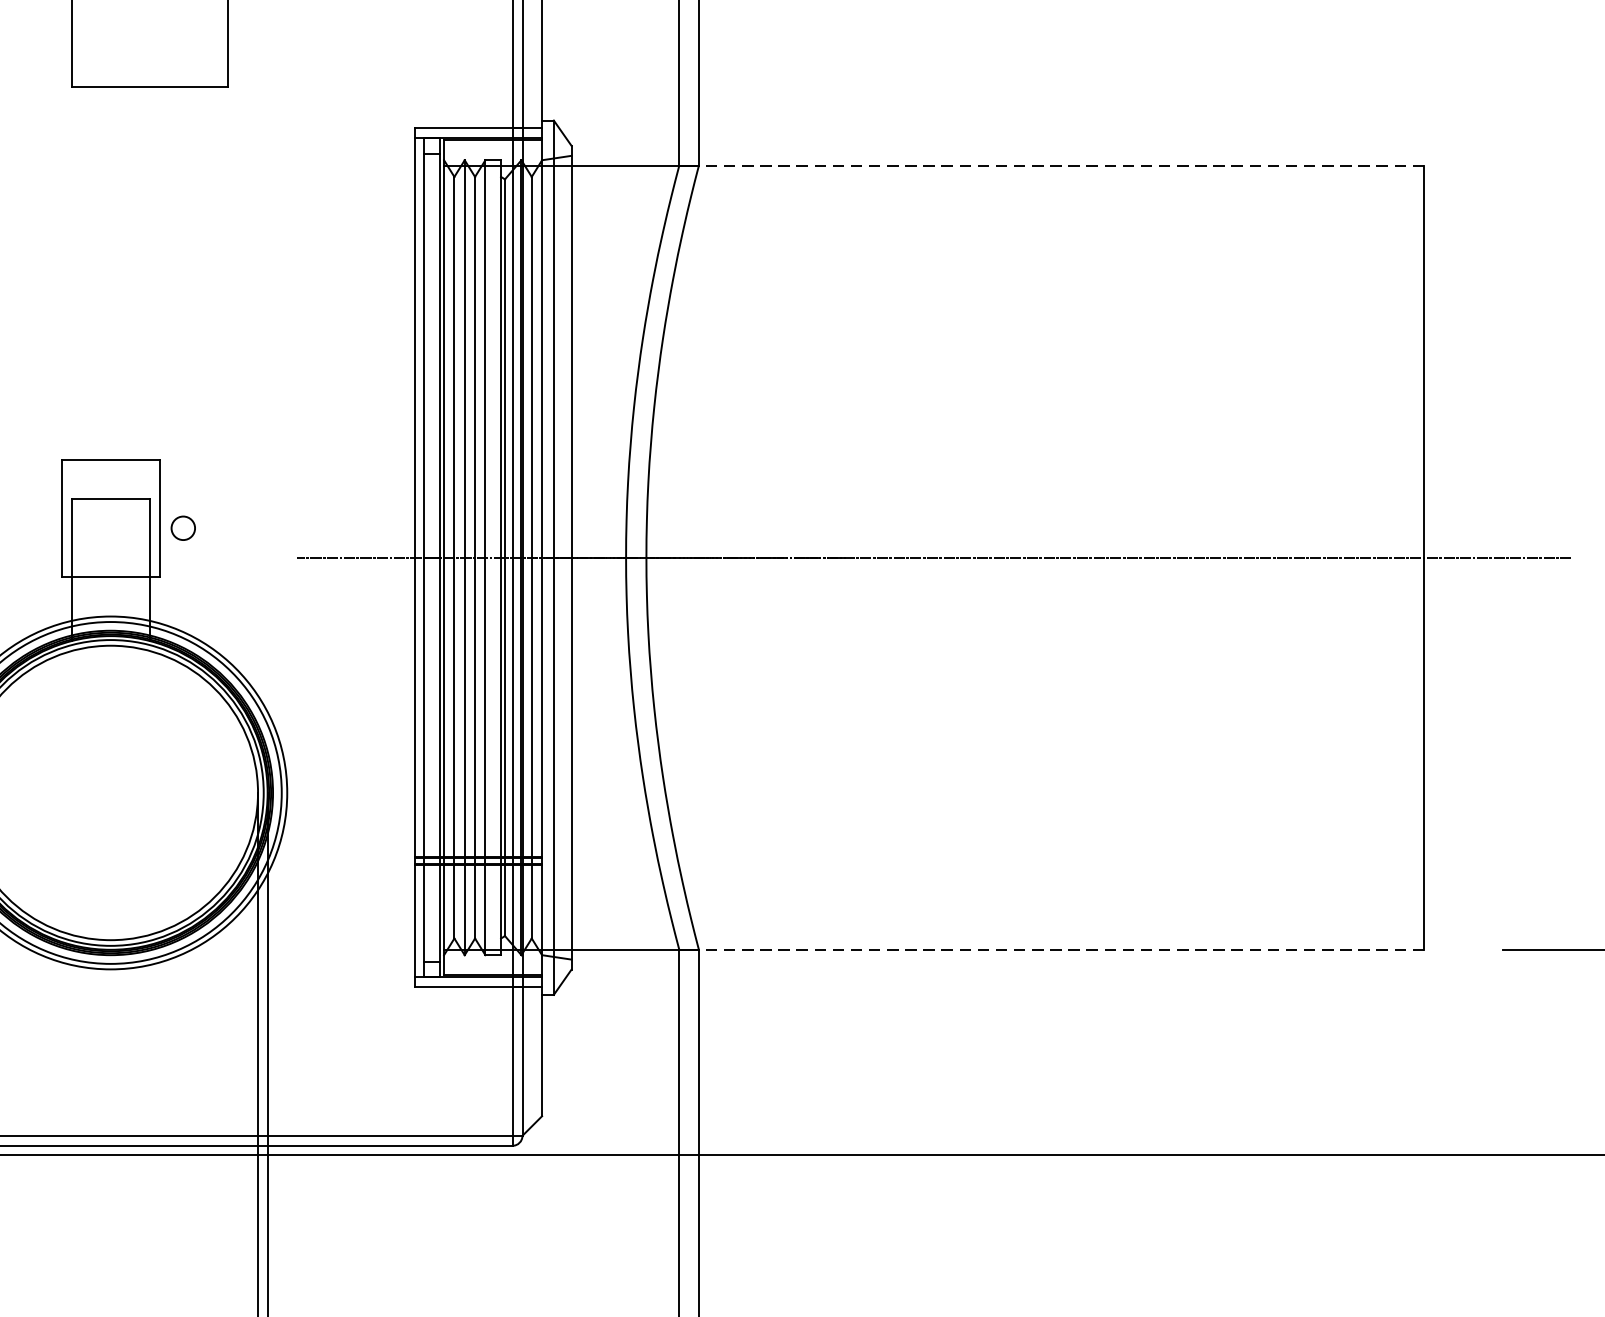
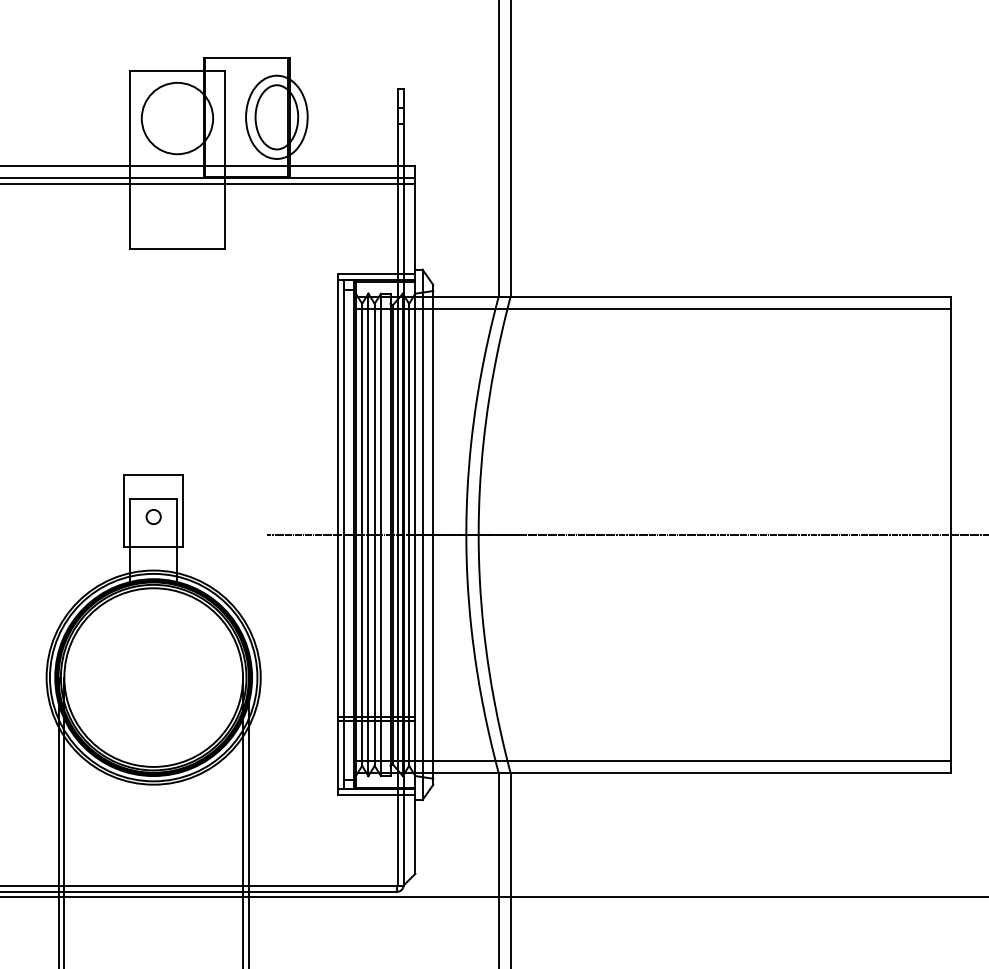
line: (1061, 164) -> (730, 296), dashed -> solid
line: (932, 184) -> (652, 308), added
circle: (183, 527) -> (153, 516), moved
line: (932, 931) -> (652, 761), added
line: (1061, 949) -> (730, 772), dashed -> solid

